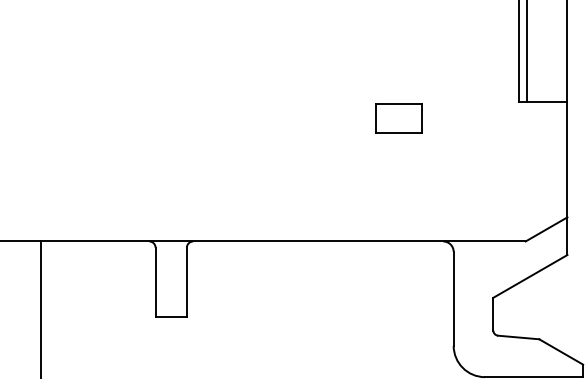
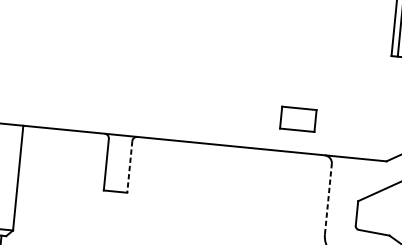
part: (398, 118) -> (298, 119), moved
line: (186, 282) -> (129, 167), solid -> dashed
line: (453, 298) -> (328, 198), solid -> dashed

